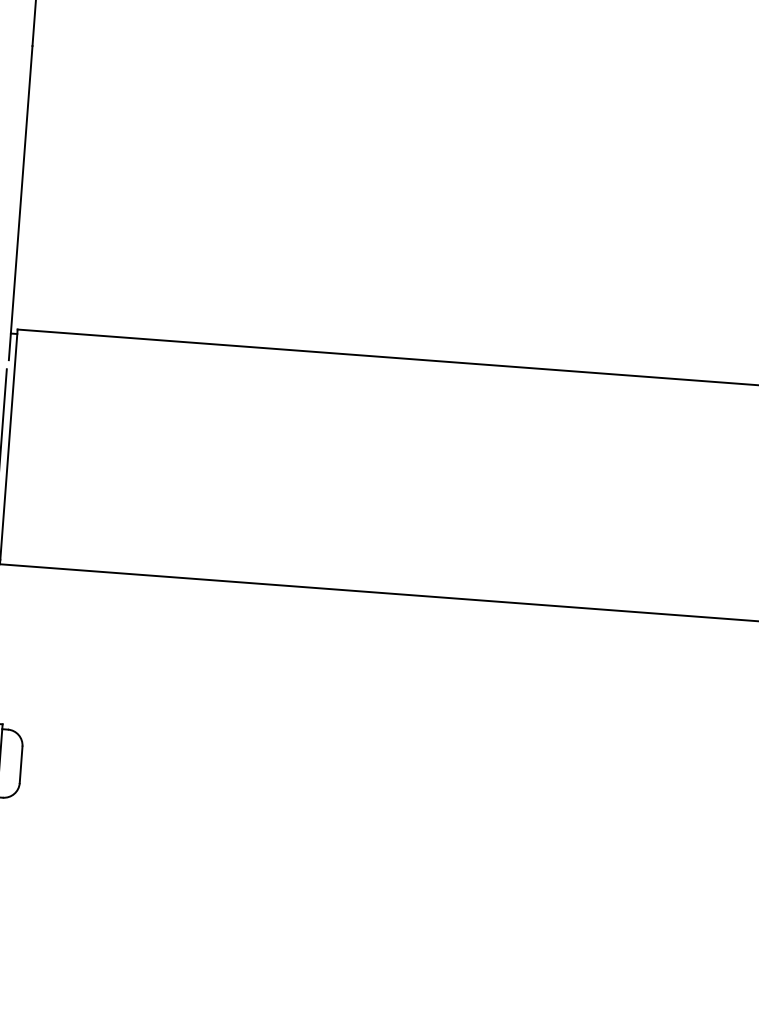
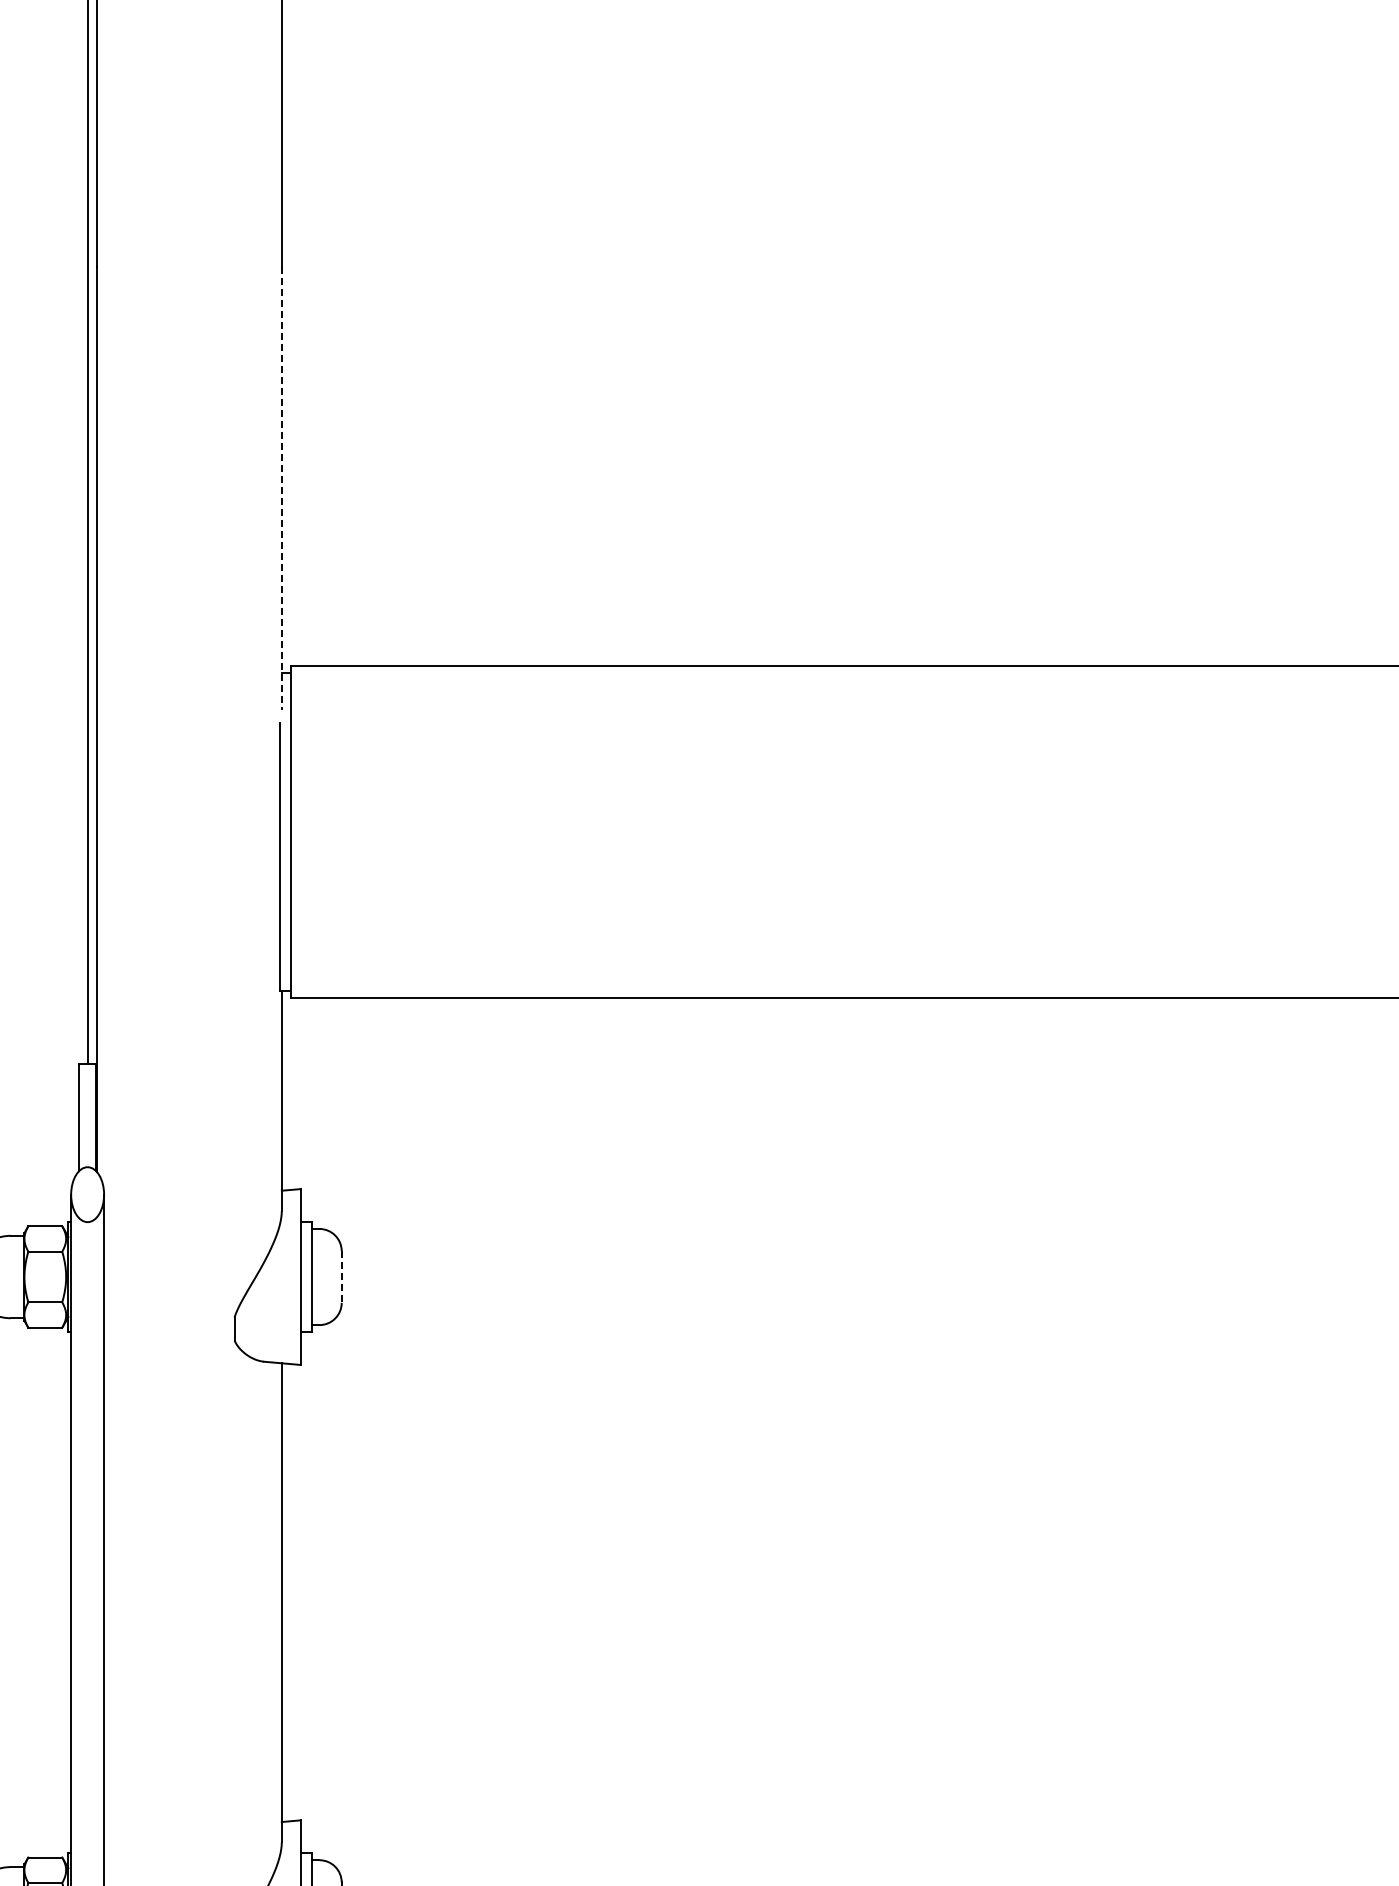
line: (20, 202) -> (281, 488), solid -> dashed
line: (20, 765) -> (341, 1277), solid -> dashed

